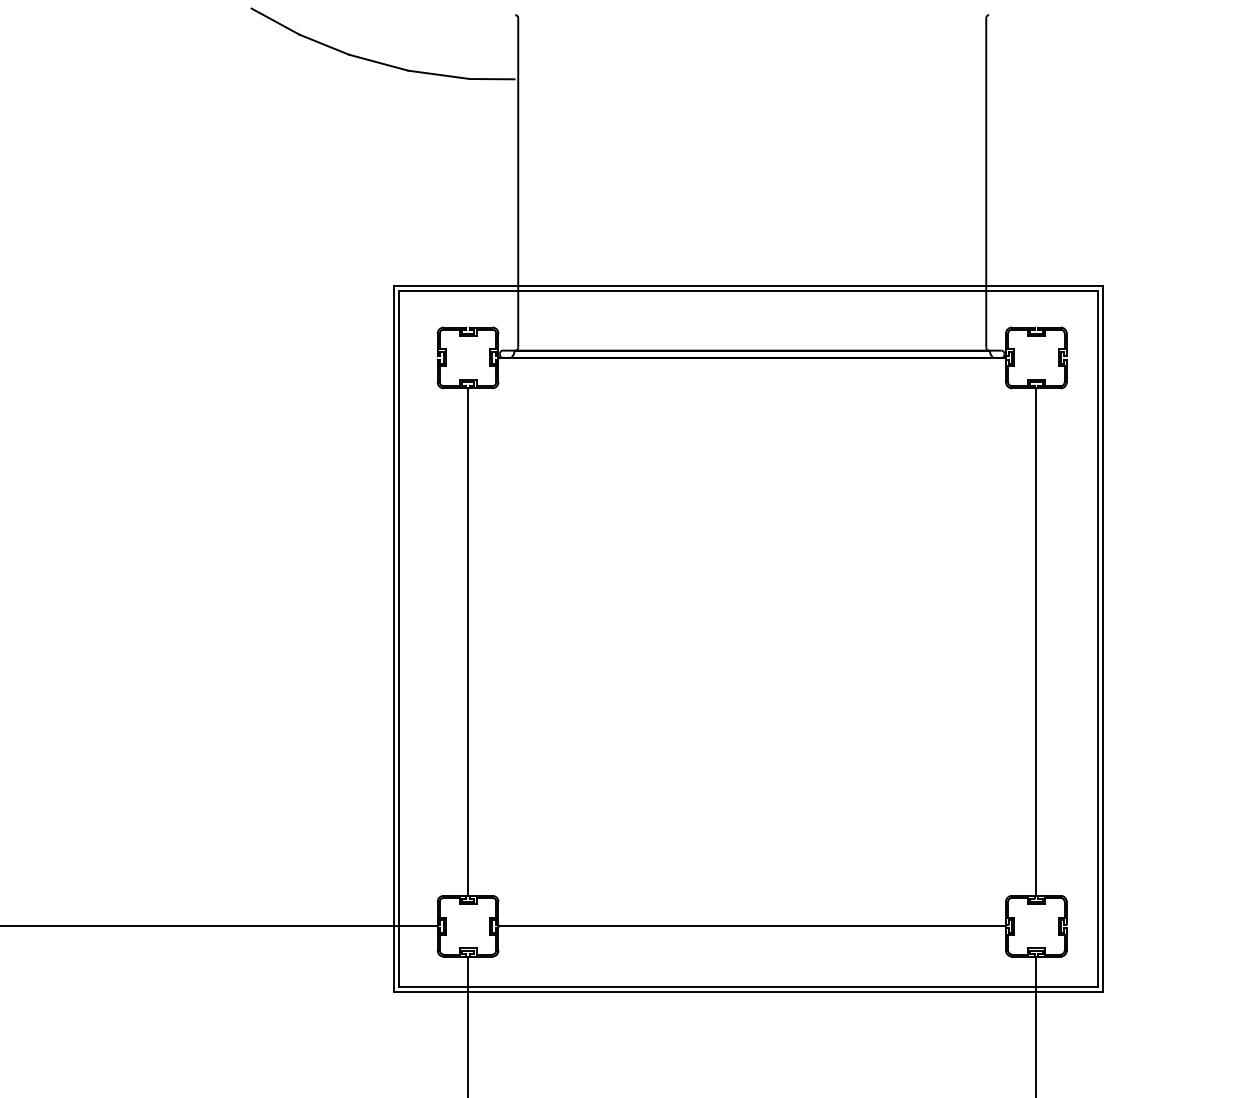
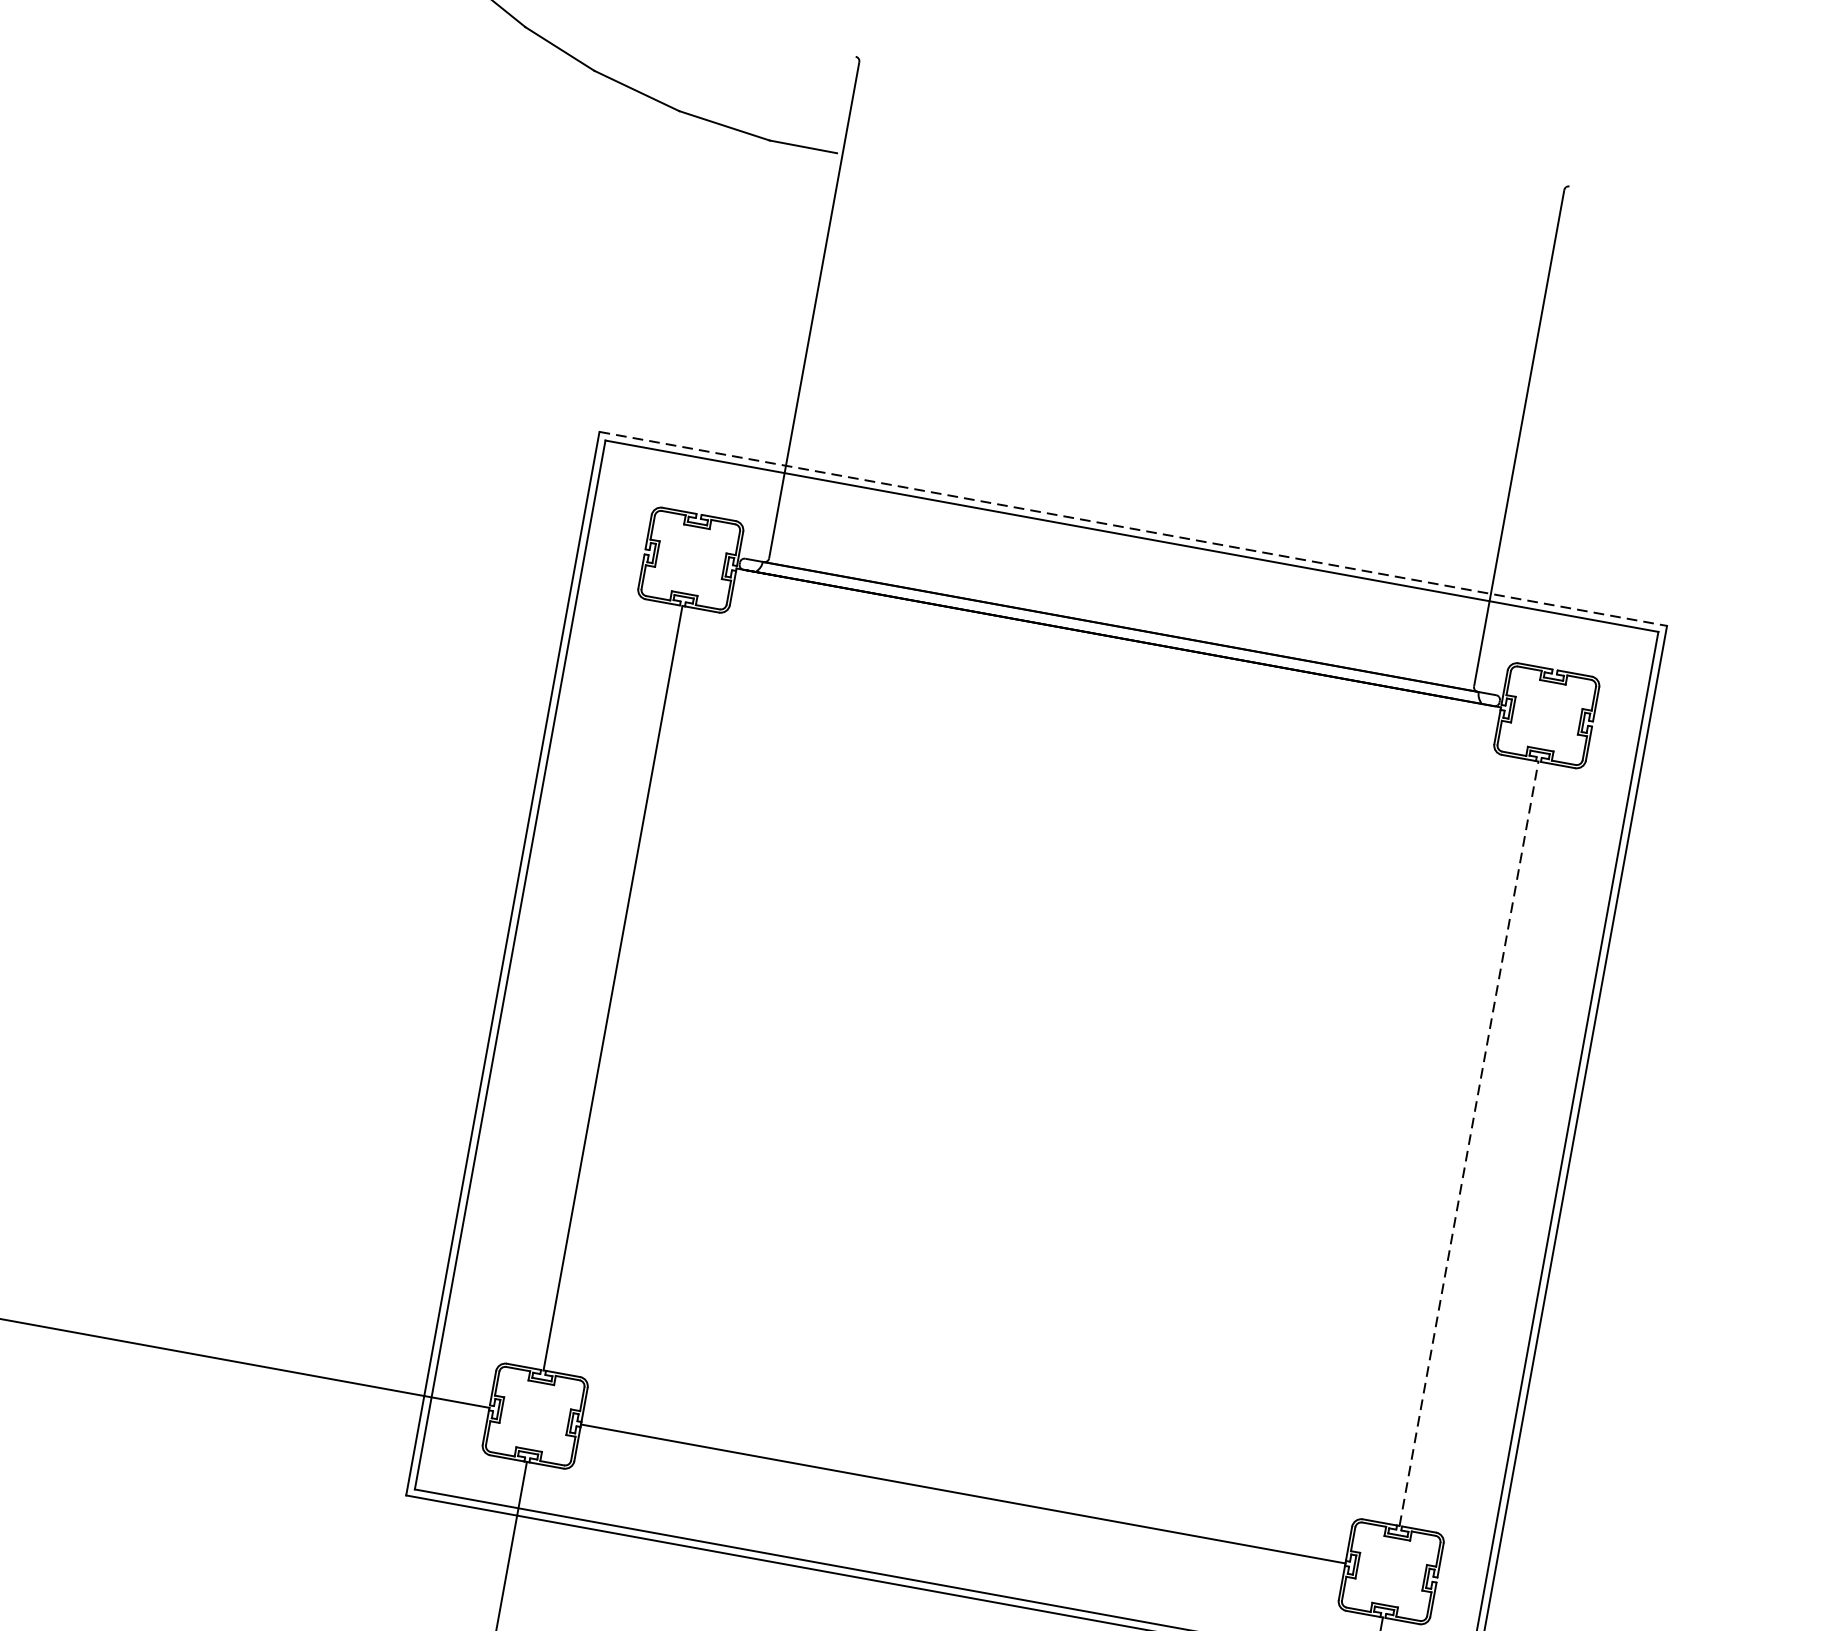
line: (749, 286) -> (1134, 529), solid -> dashed
line: (1036, 642) -> (1469, 1144), solid -> dashed

